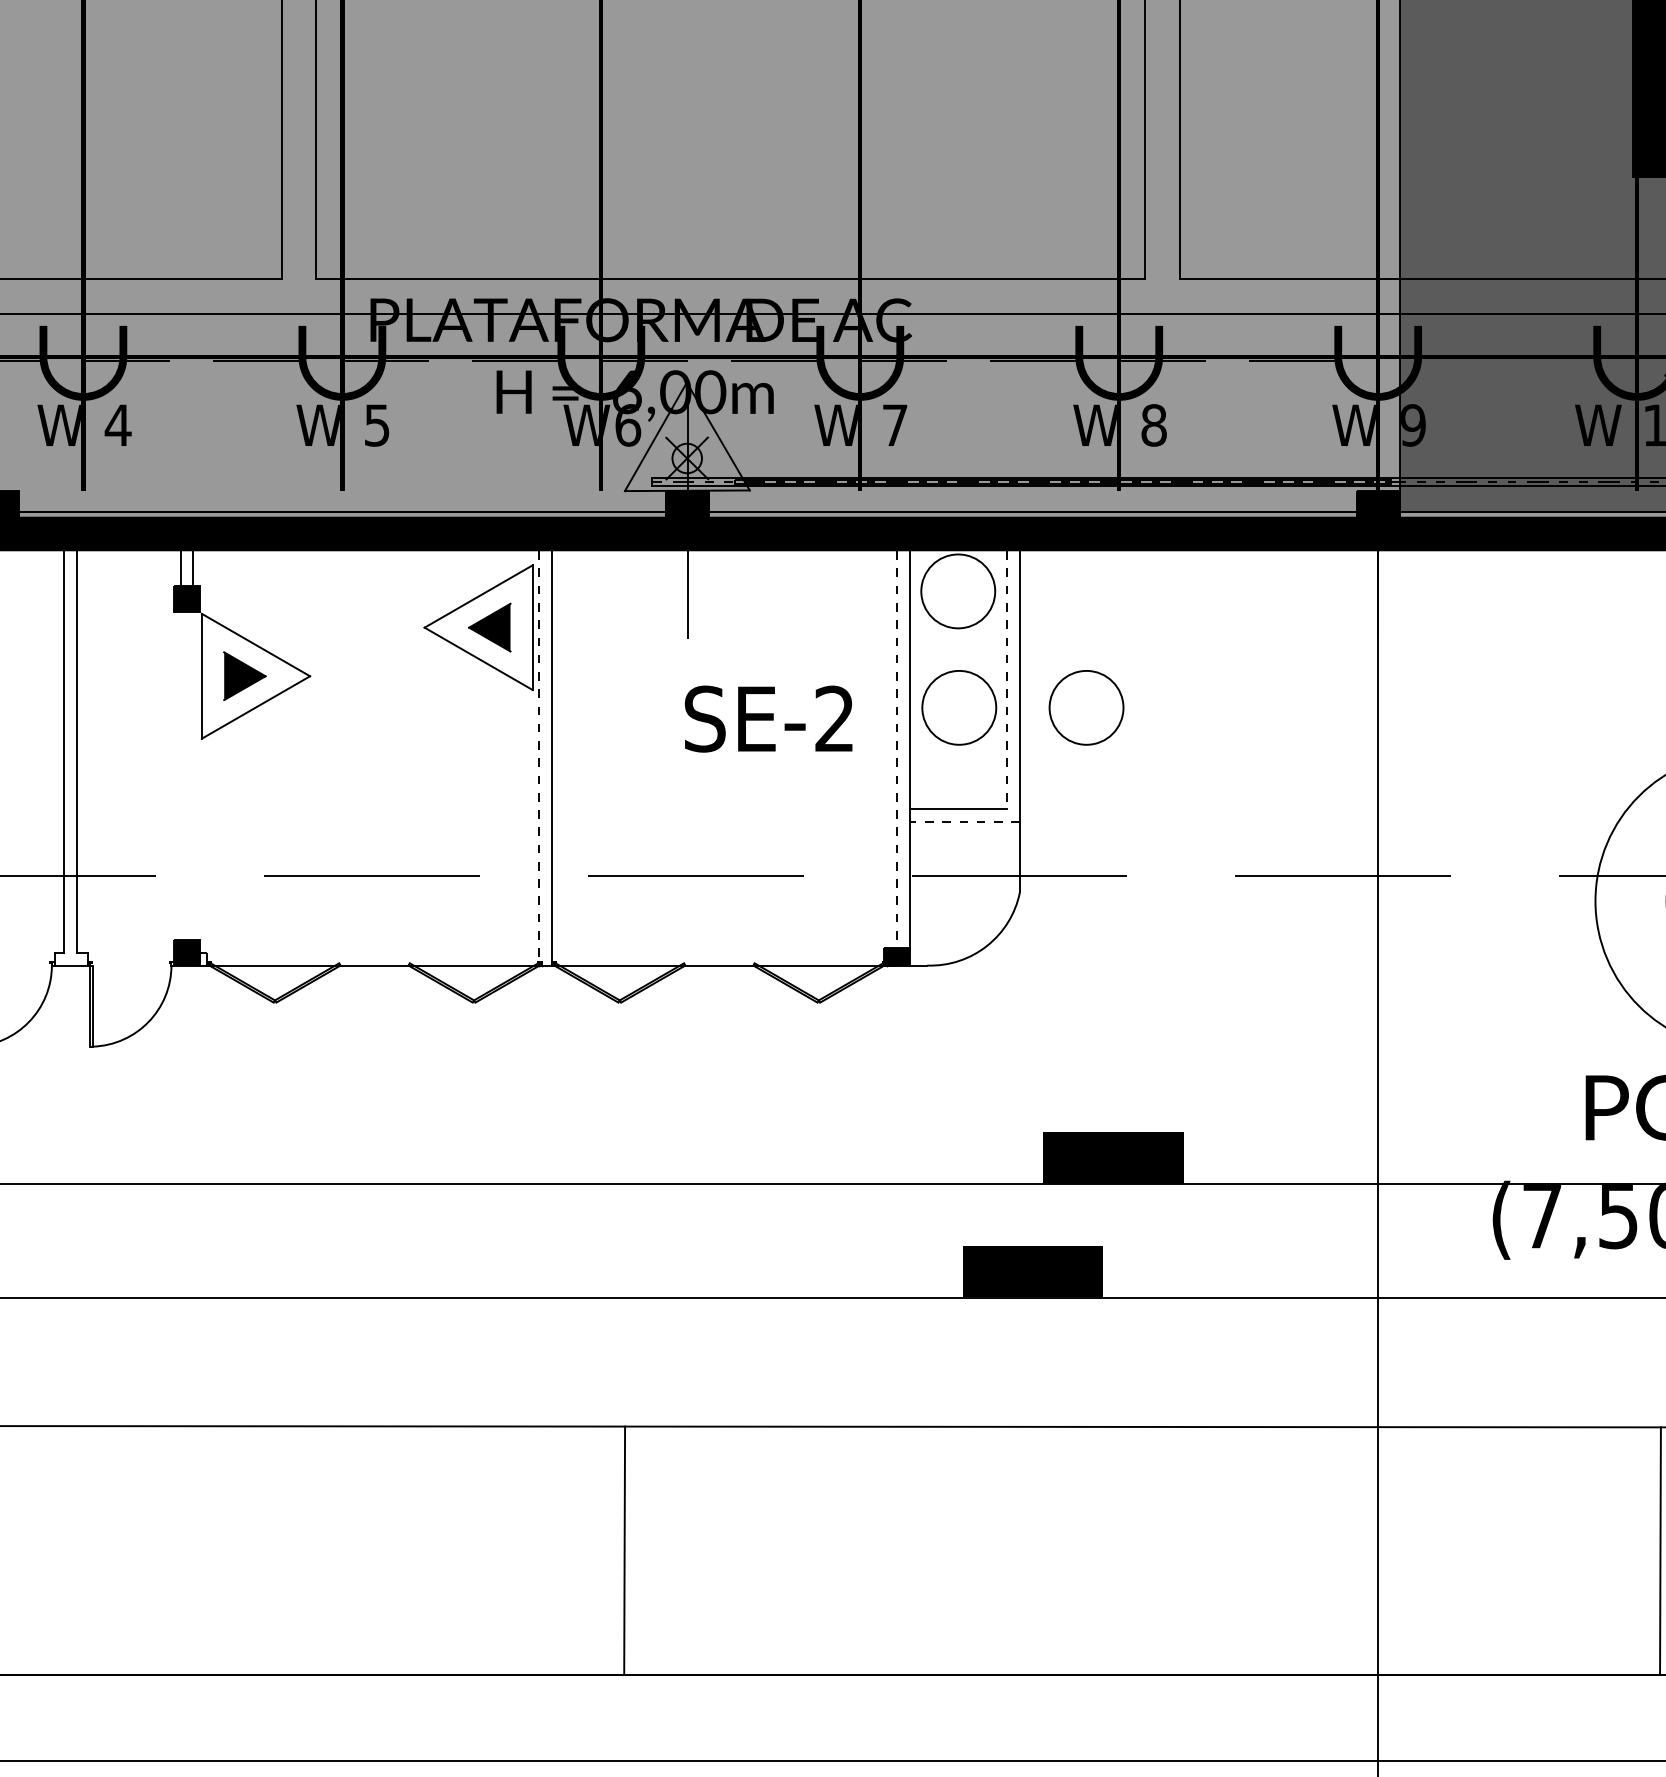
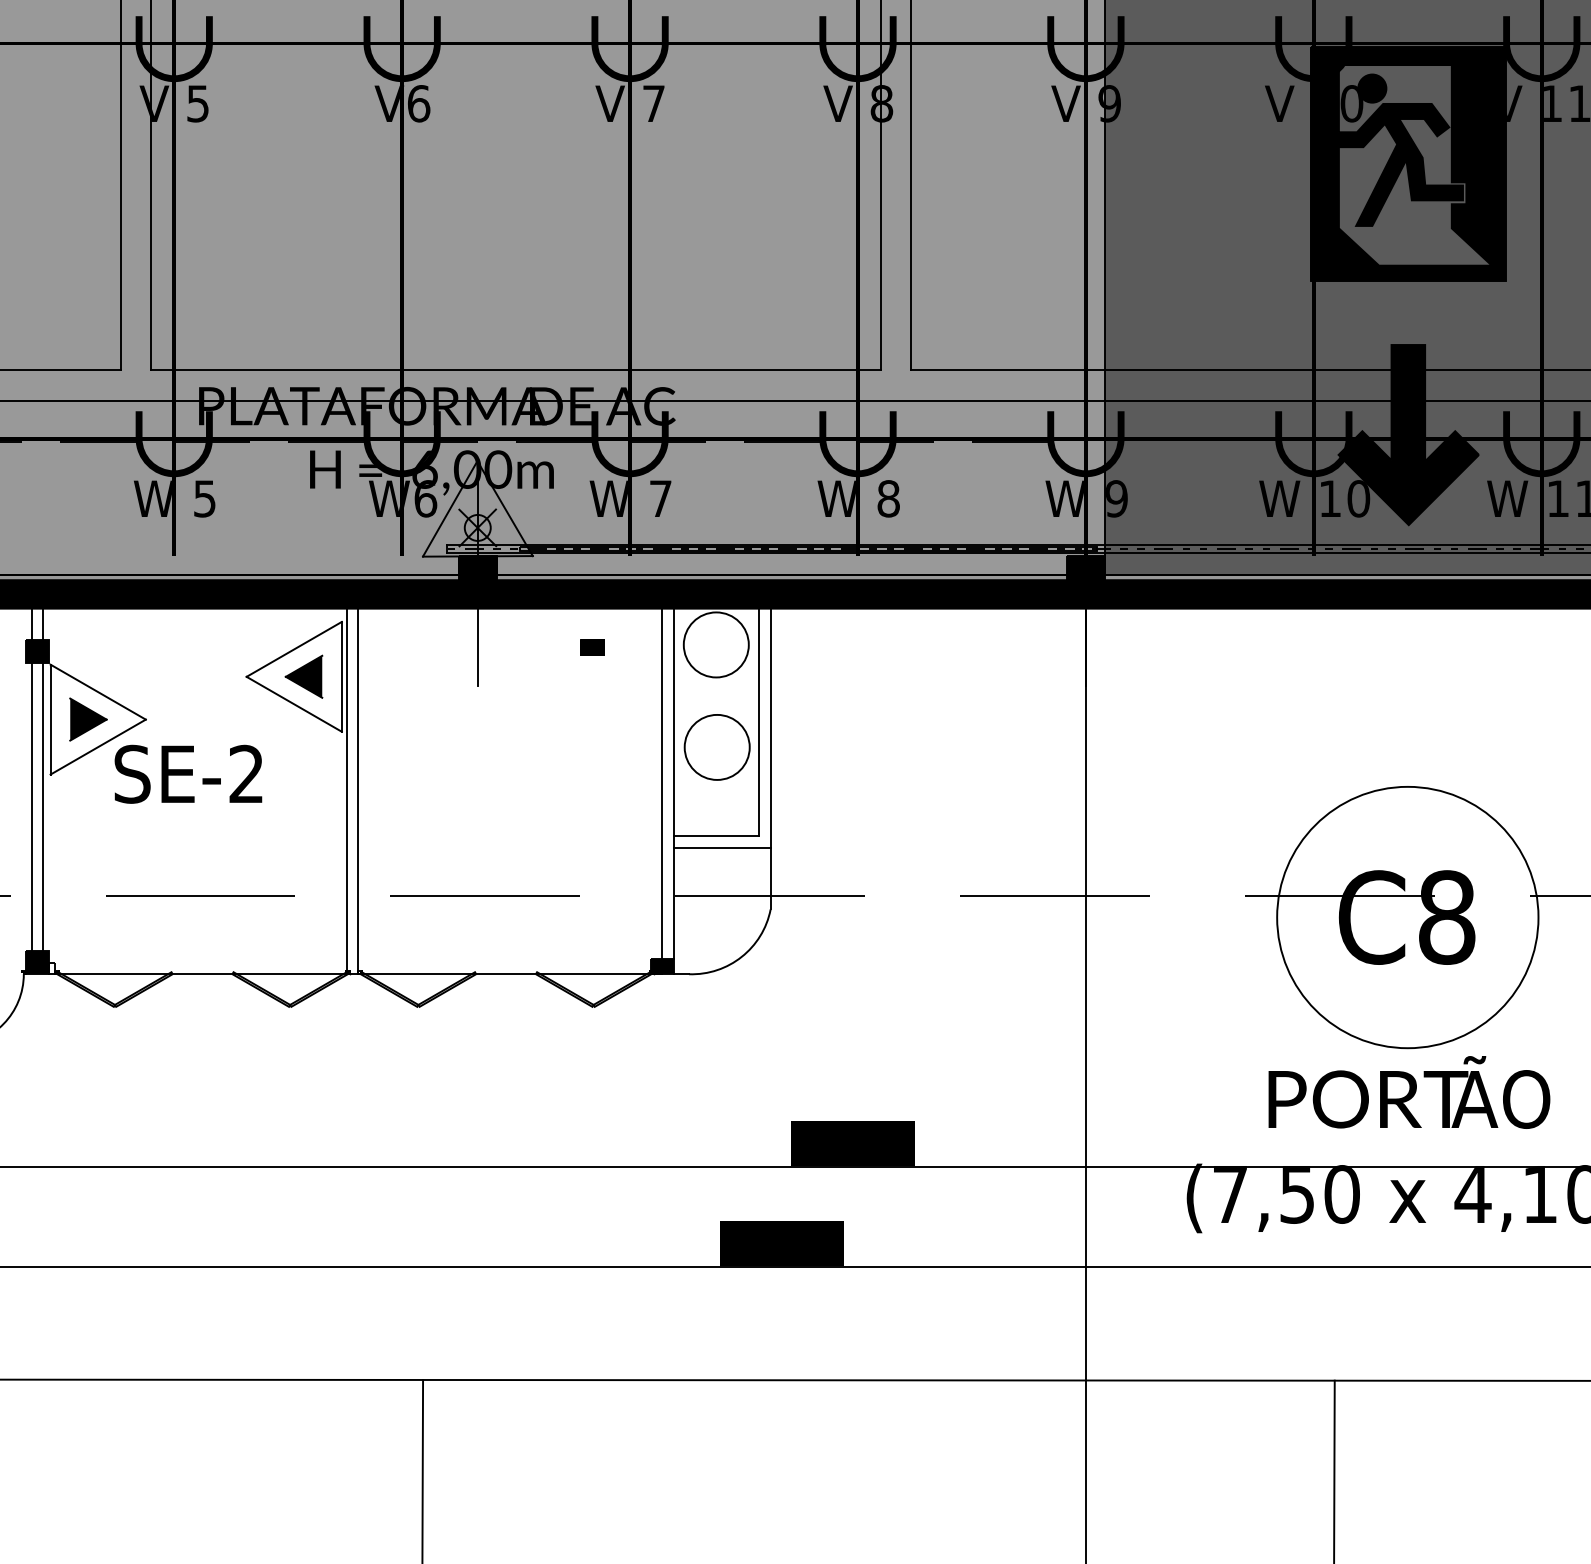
part: (817, 594) -> (592, 647), added
line: (1007, 671) -> (759, 715), dashed -> solid
circle: (1085, 707) -> (828, 747), removed
text: (768, 718) -> (188, 773), moved
line: (897, 742) -> (662, 777), dashed -> solid
line: (539, 749) -> (347, 784), dashed -> solid
line: (180, 774) -> (31, 806), added
line: (193, 774) -> (43, 806), added
line: (964, 821) -> (721, 847), dashed -> solid

